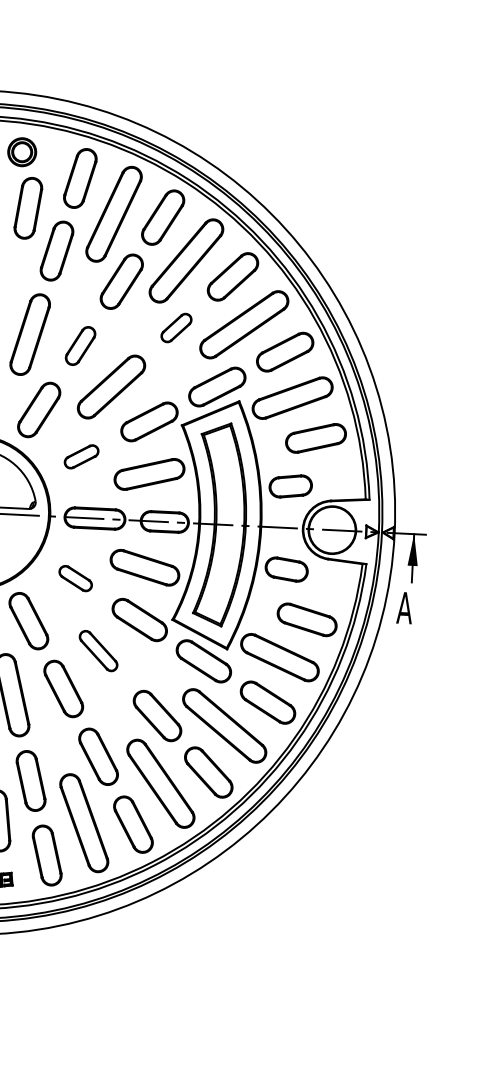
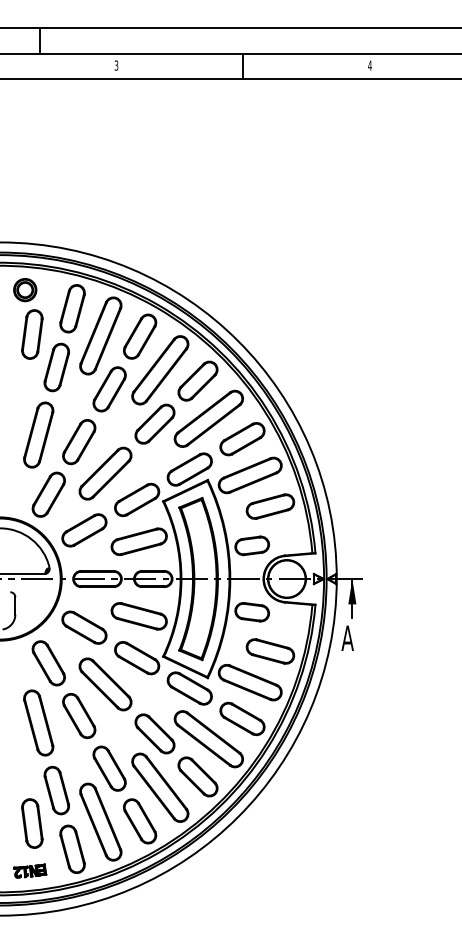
part: (175, 327) -> (154, 423), size x1.67
part: (80, 346) -> (79, 442), size x1.43
part: (81, 456) -> (84, 530), size x1.67
part: (75, 578) -> (84, 627), size x1.67
part: (98, 651) -> (105, 684), size x1.67

